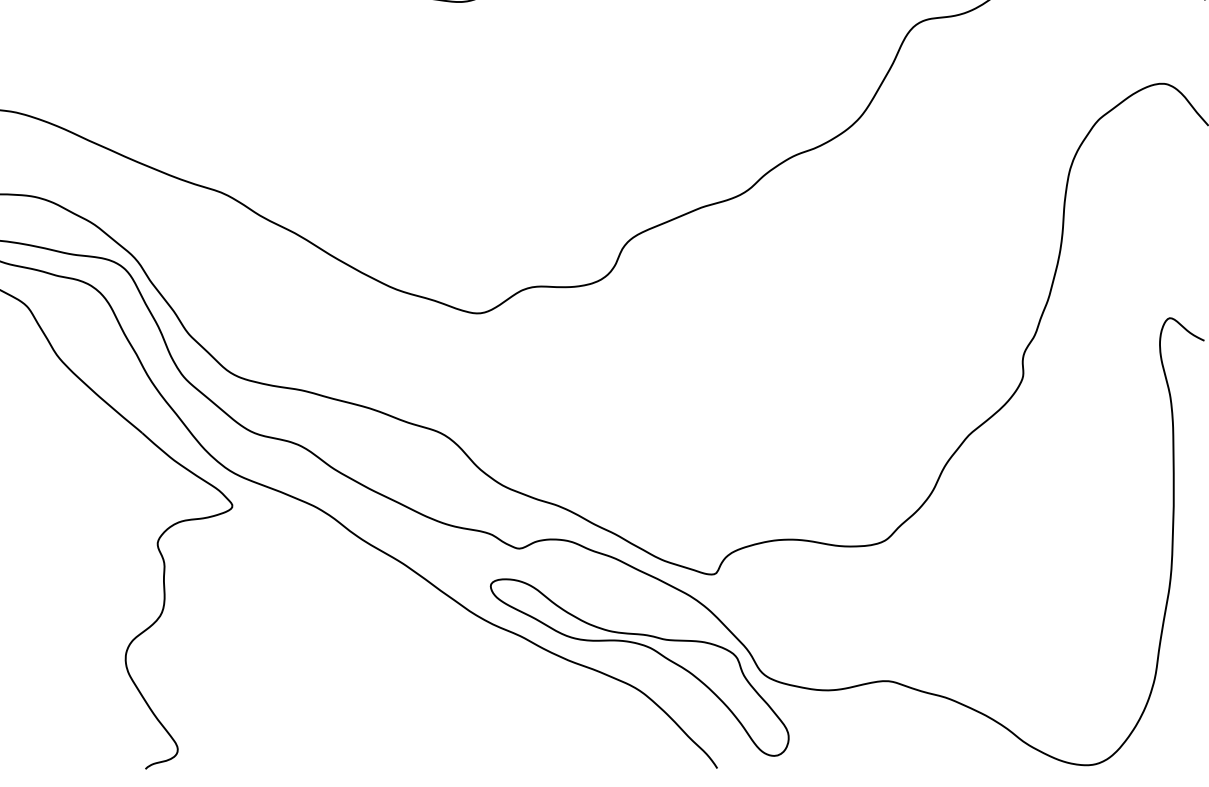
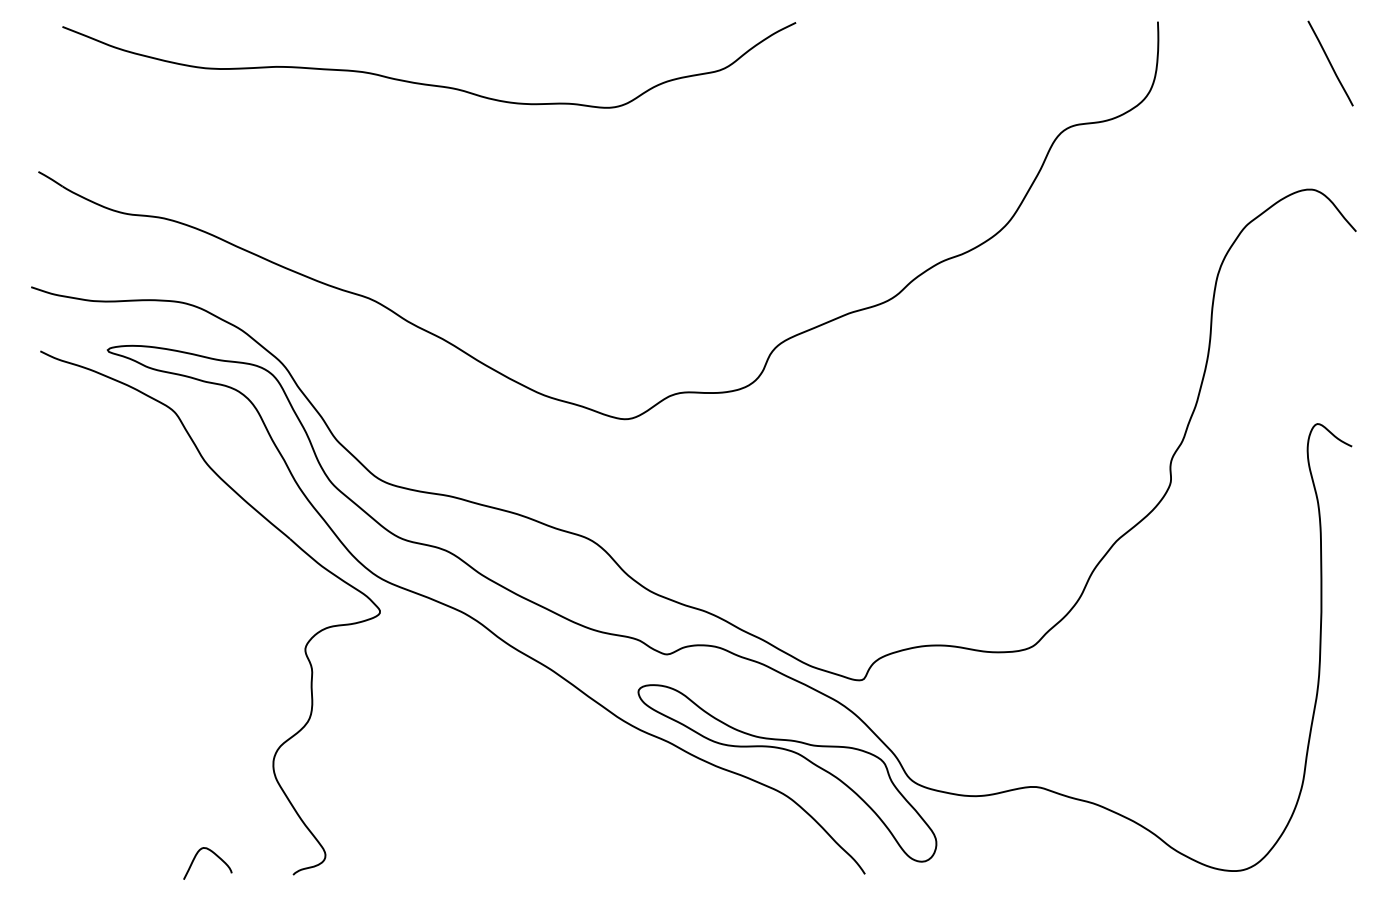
curve: (67, 749) -> (215, 855), added

